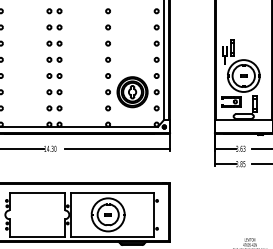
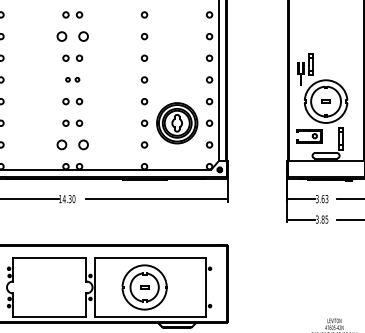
part: (54, 27) -> (72, 36), size x1.6
part: (54, 59) -> (72, 79), size x0.7
part: (54, 108) -> (72, 145), size x1.6

